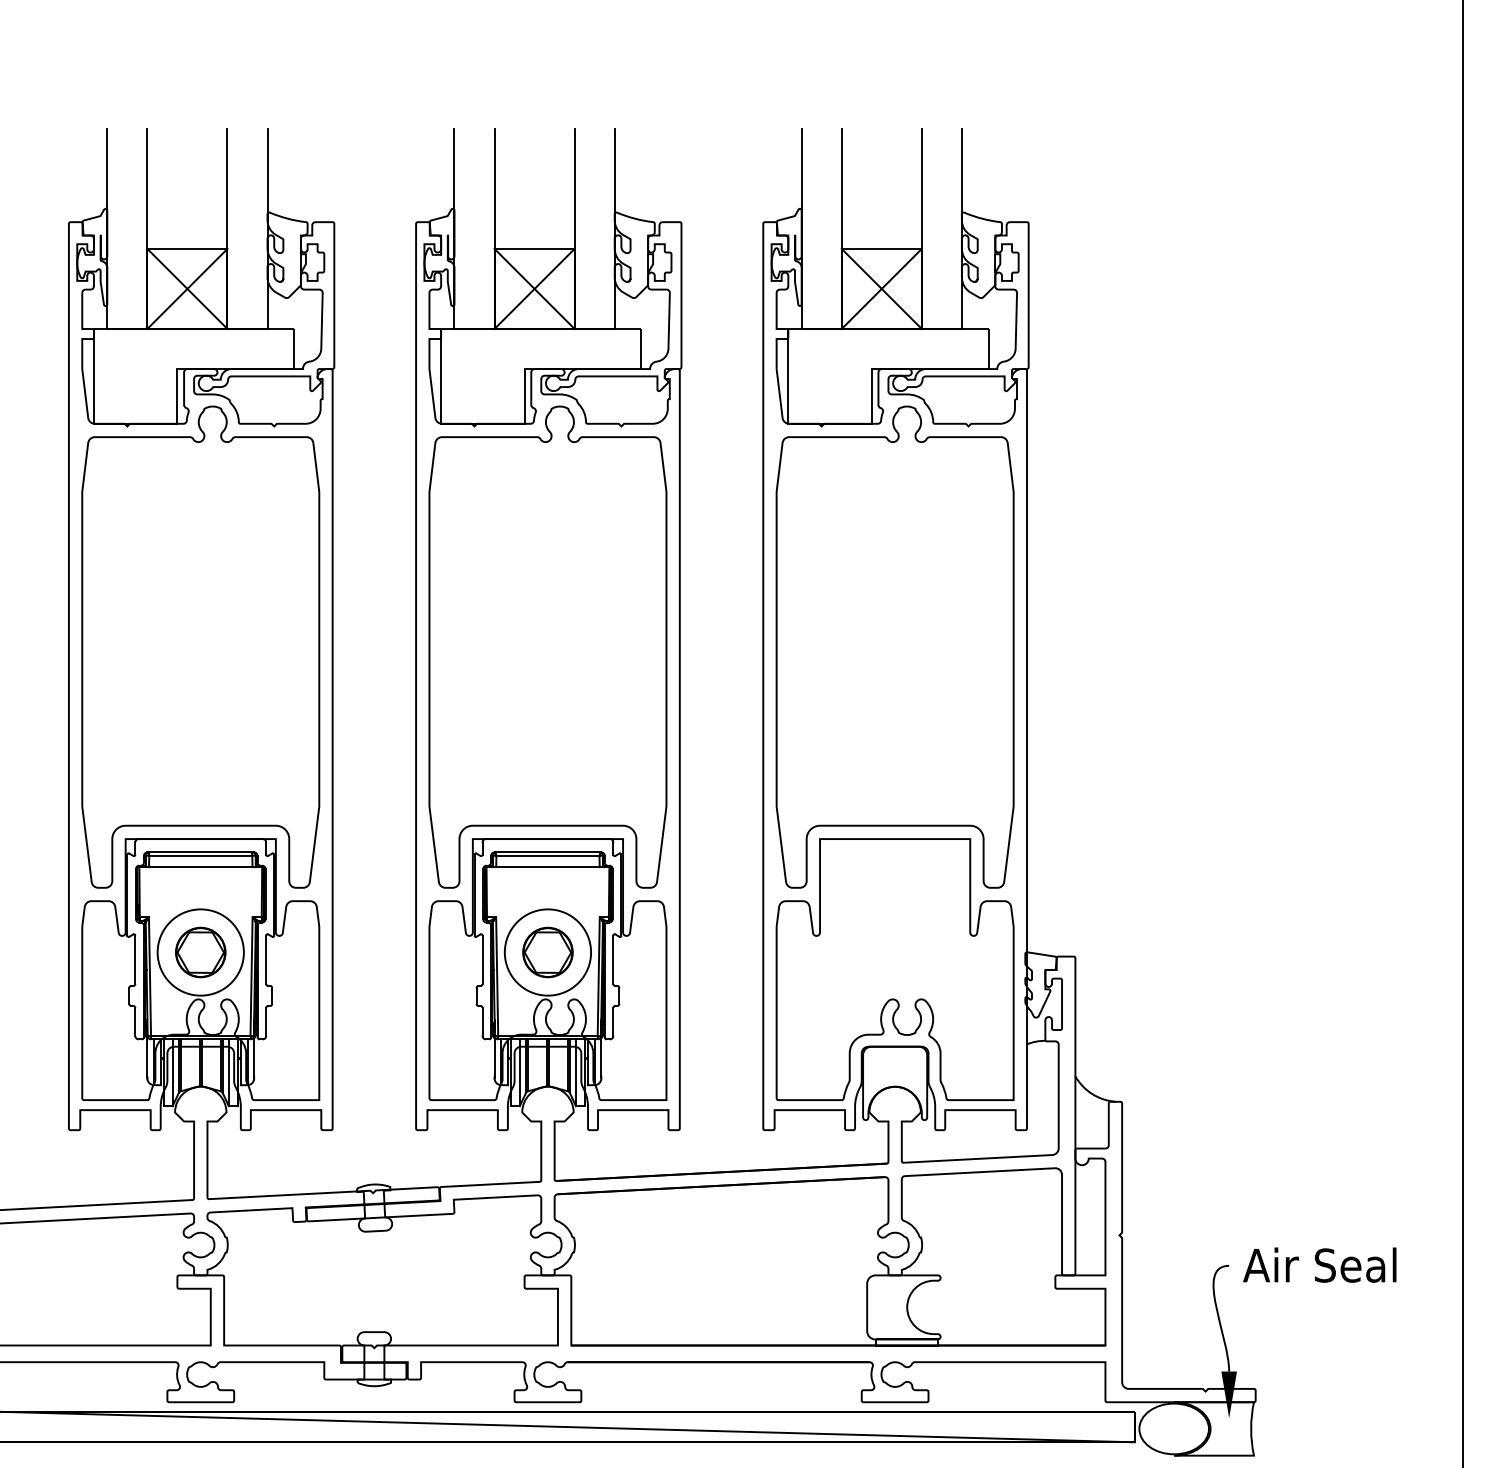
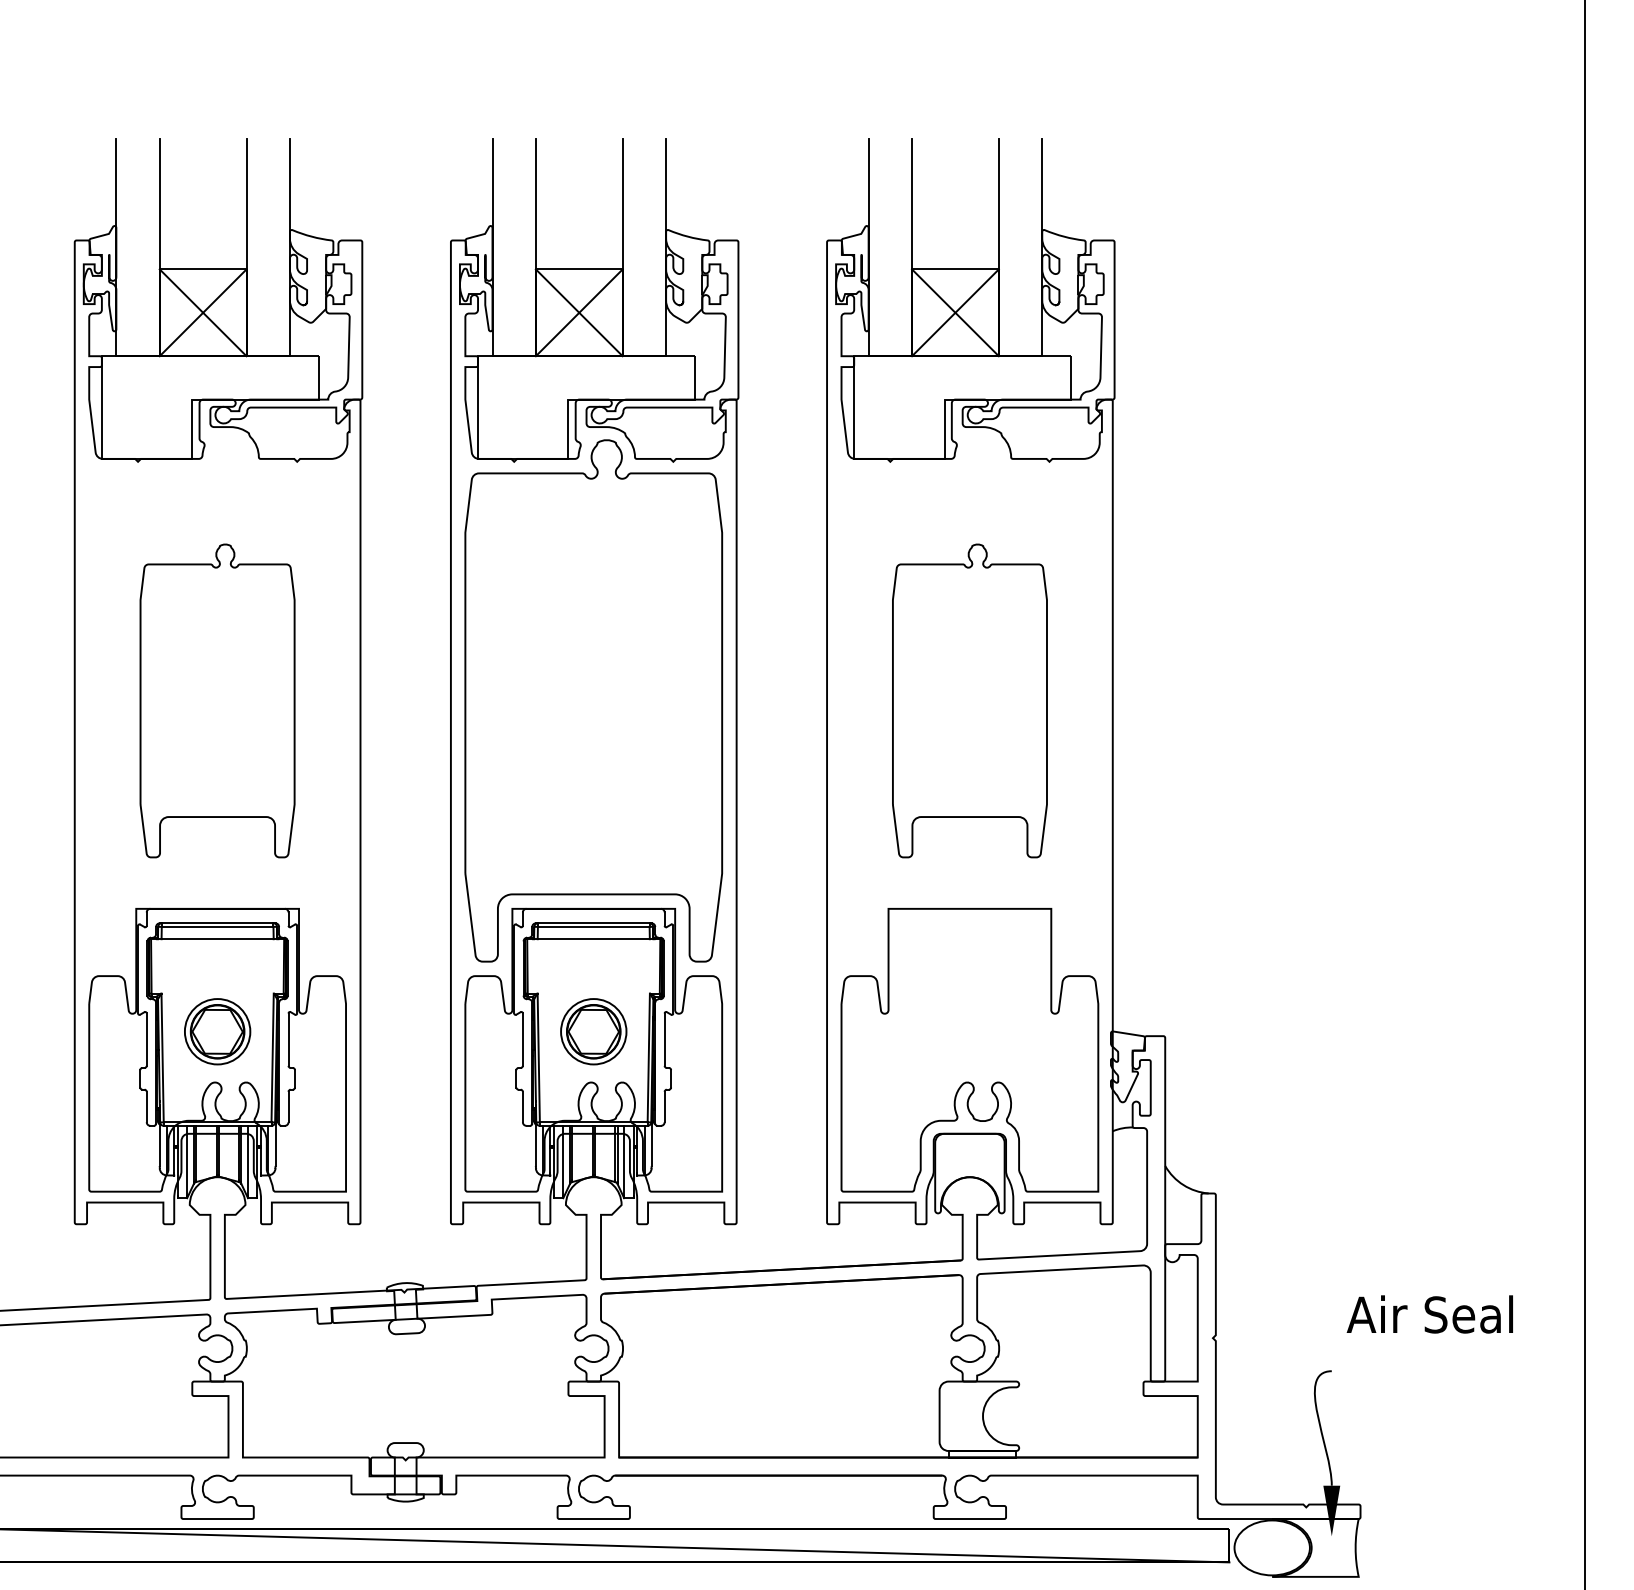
part: (200, 646) -> (217, 700), size x0.6
part: (894, 646) -> (969, 700), size x0.6
circle: (200, 952) -> (217, 1031), size x0.7
circle: (547, 952) -> (593, 1031), size x0.7
text: (1319, 1265) -> (1429, 1314), moved

